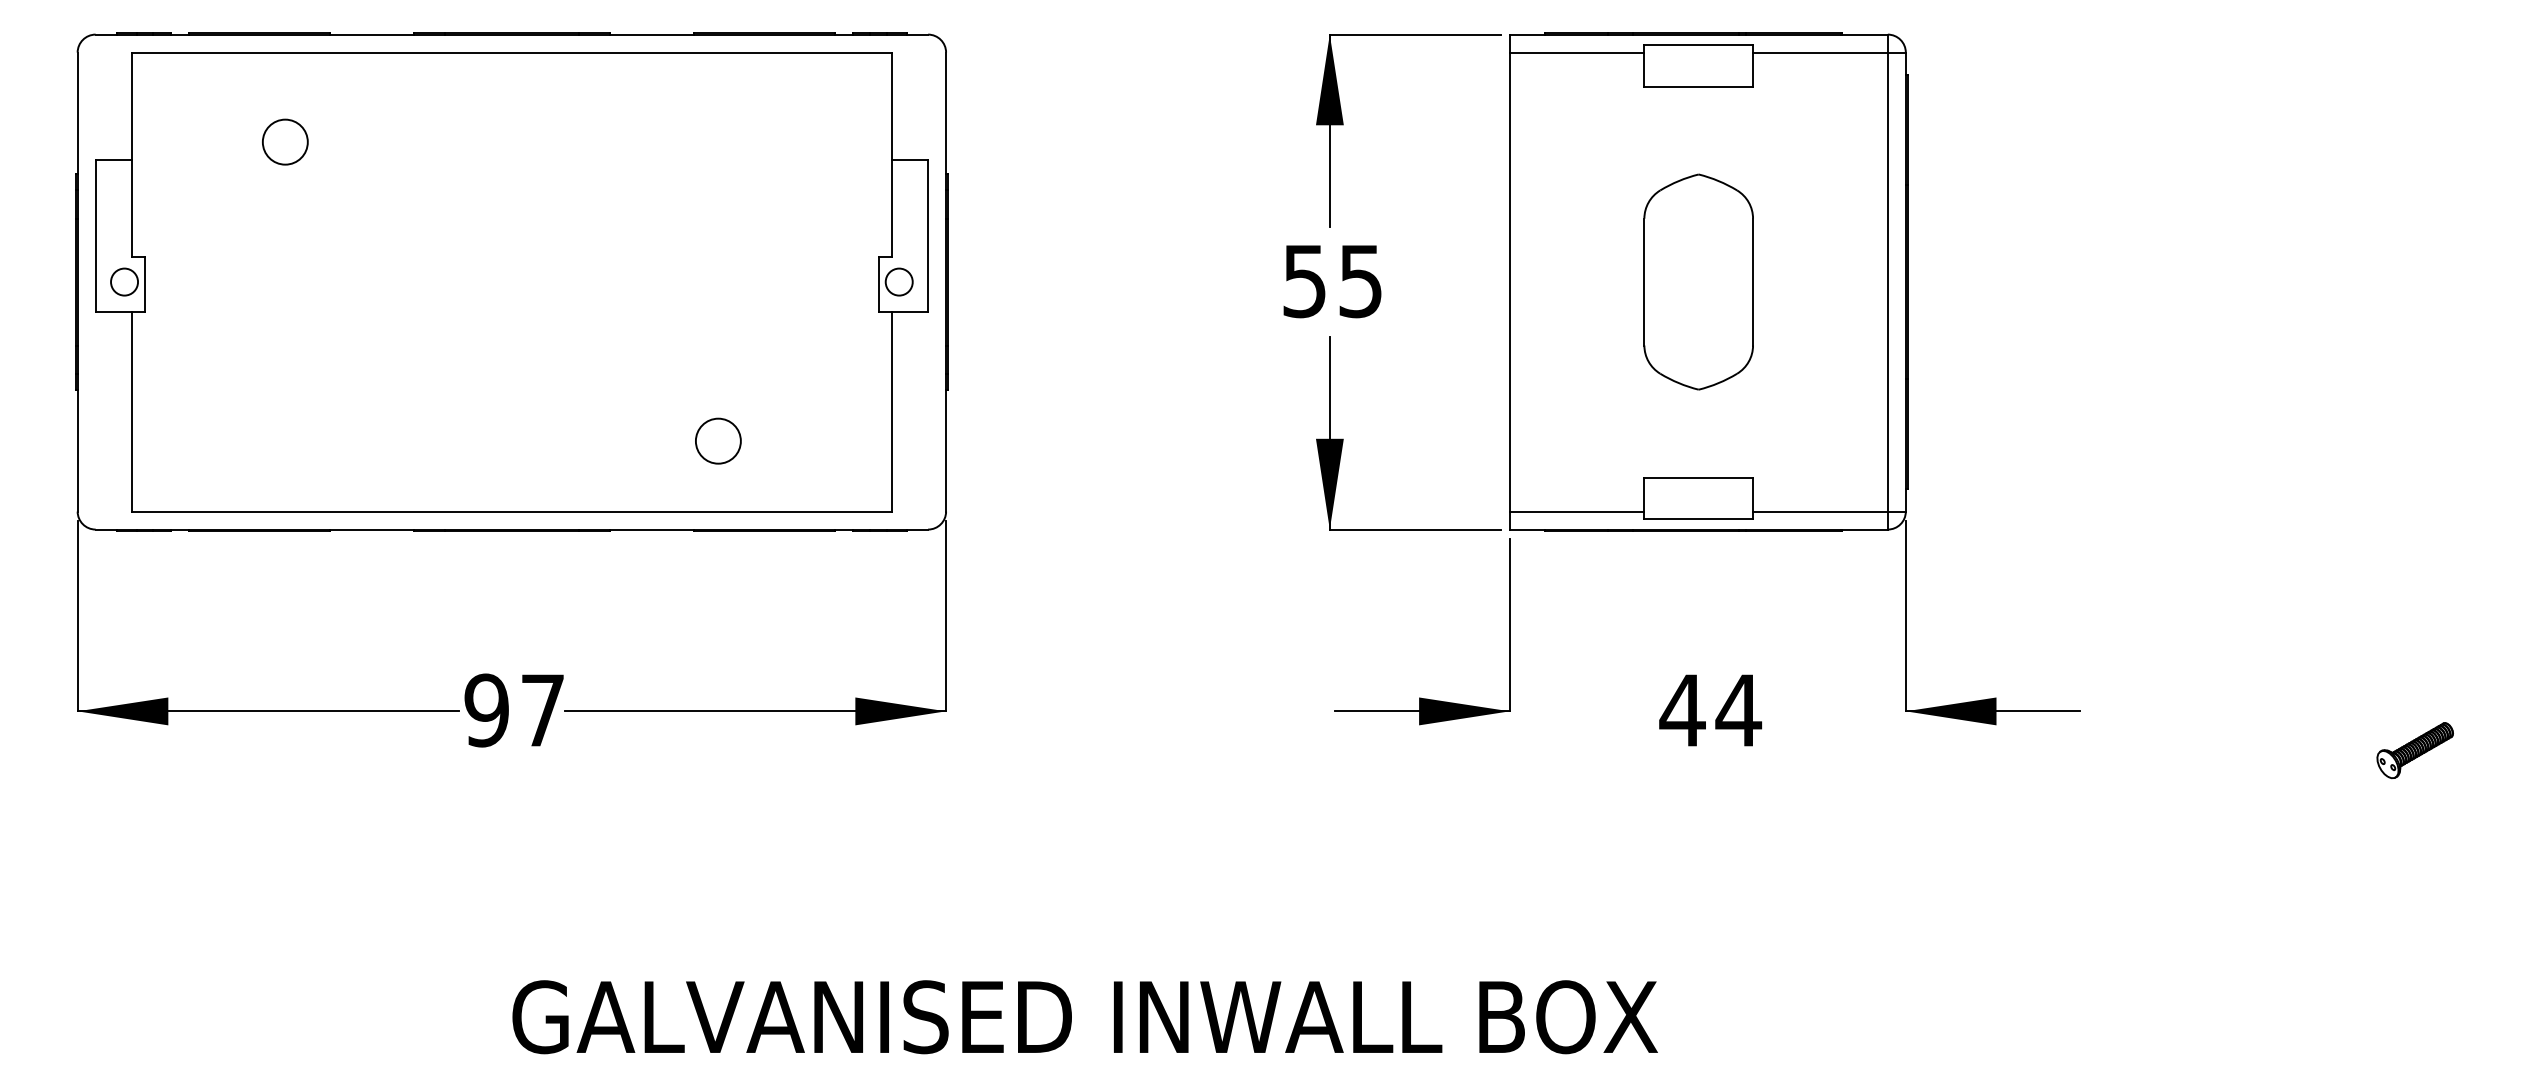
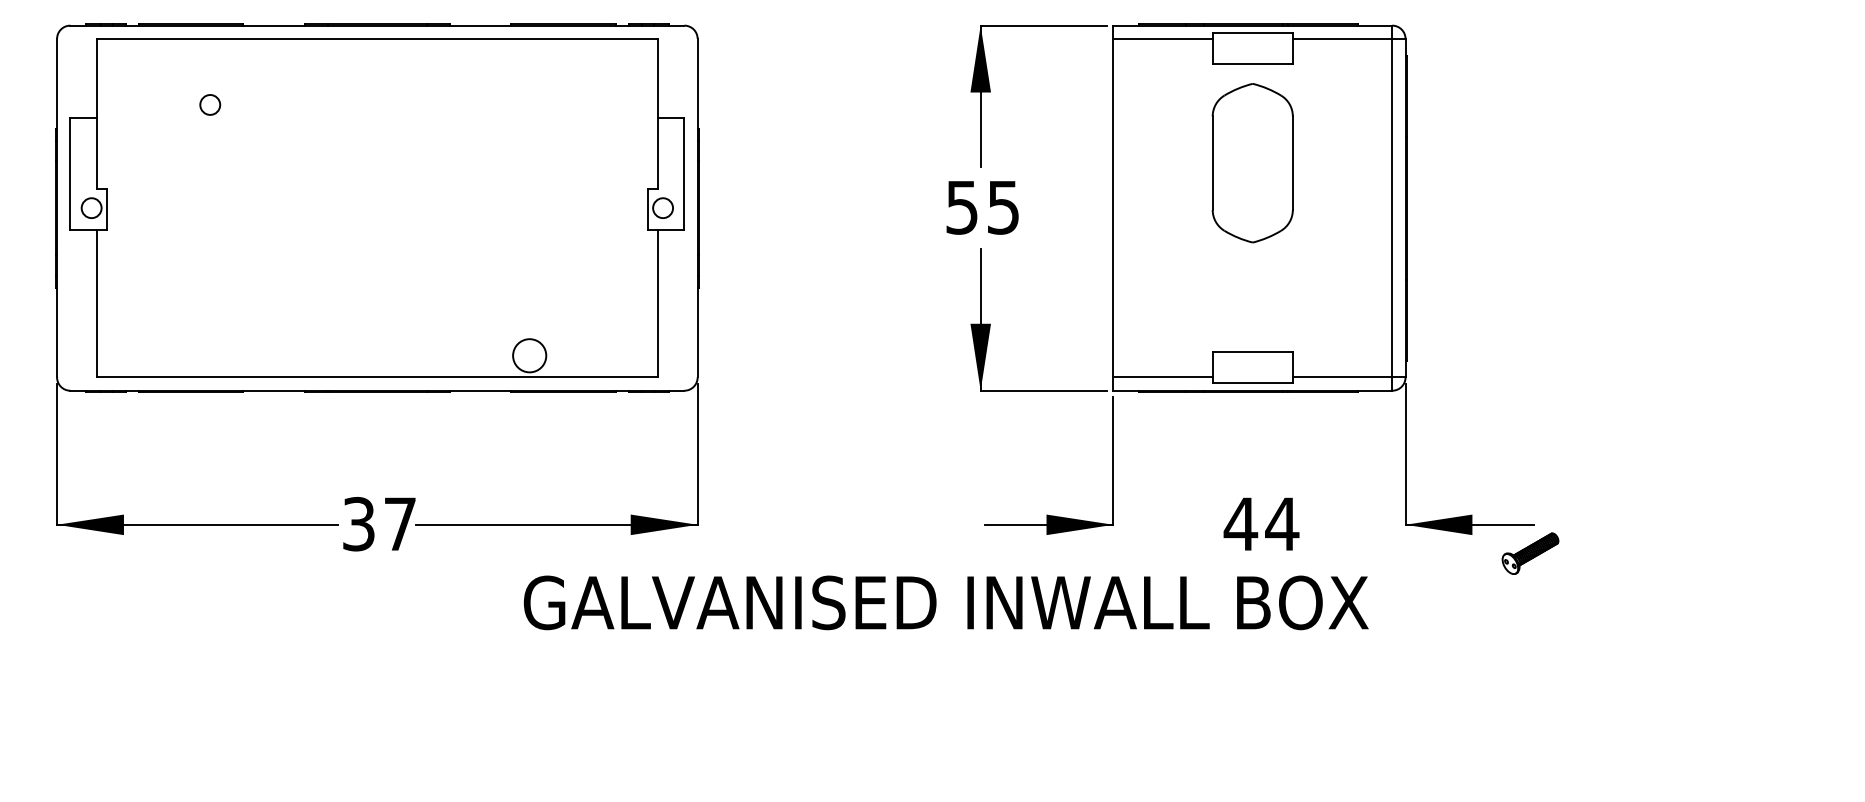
circle: (284, 141) -> (209, 104), size x0.6
part: (1698, 281) -> (1252, 162), moved
circle: (718, 440) -> (529, 355), moved
text: (486, 710) -> (358, 524), 97 -> 37
part: (2414, 750) -> (1529, 553), moved
text: (1084, 1017) -> (945, 603), moved

